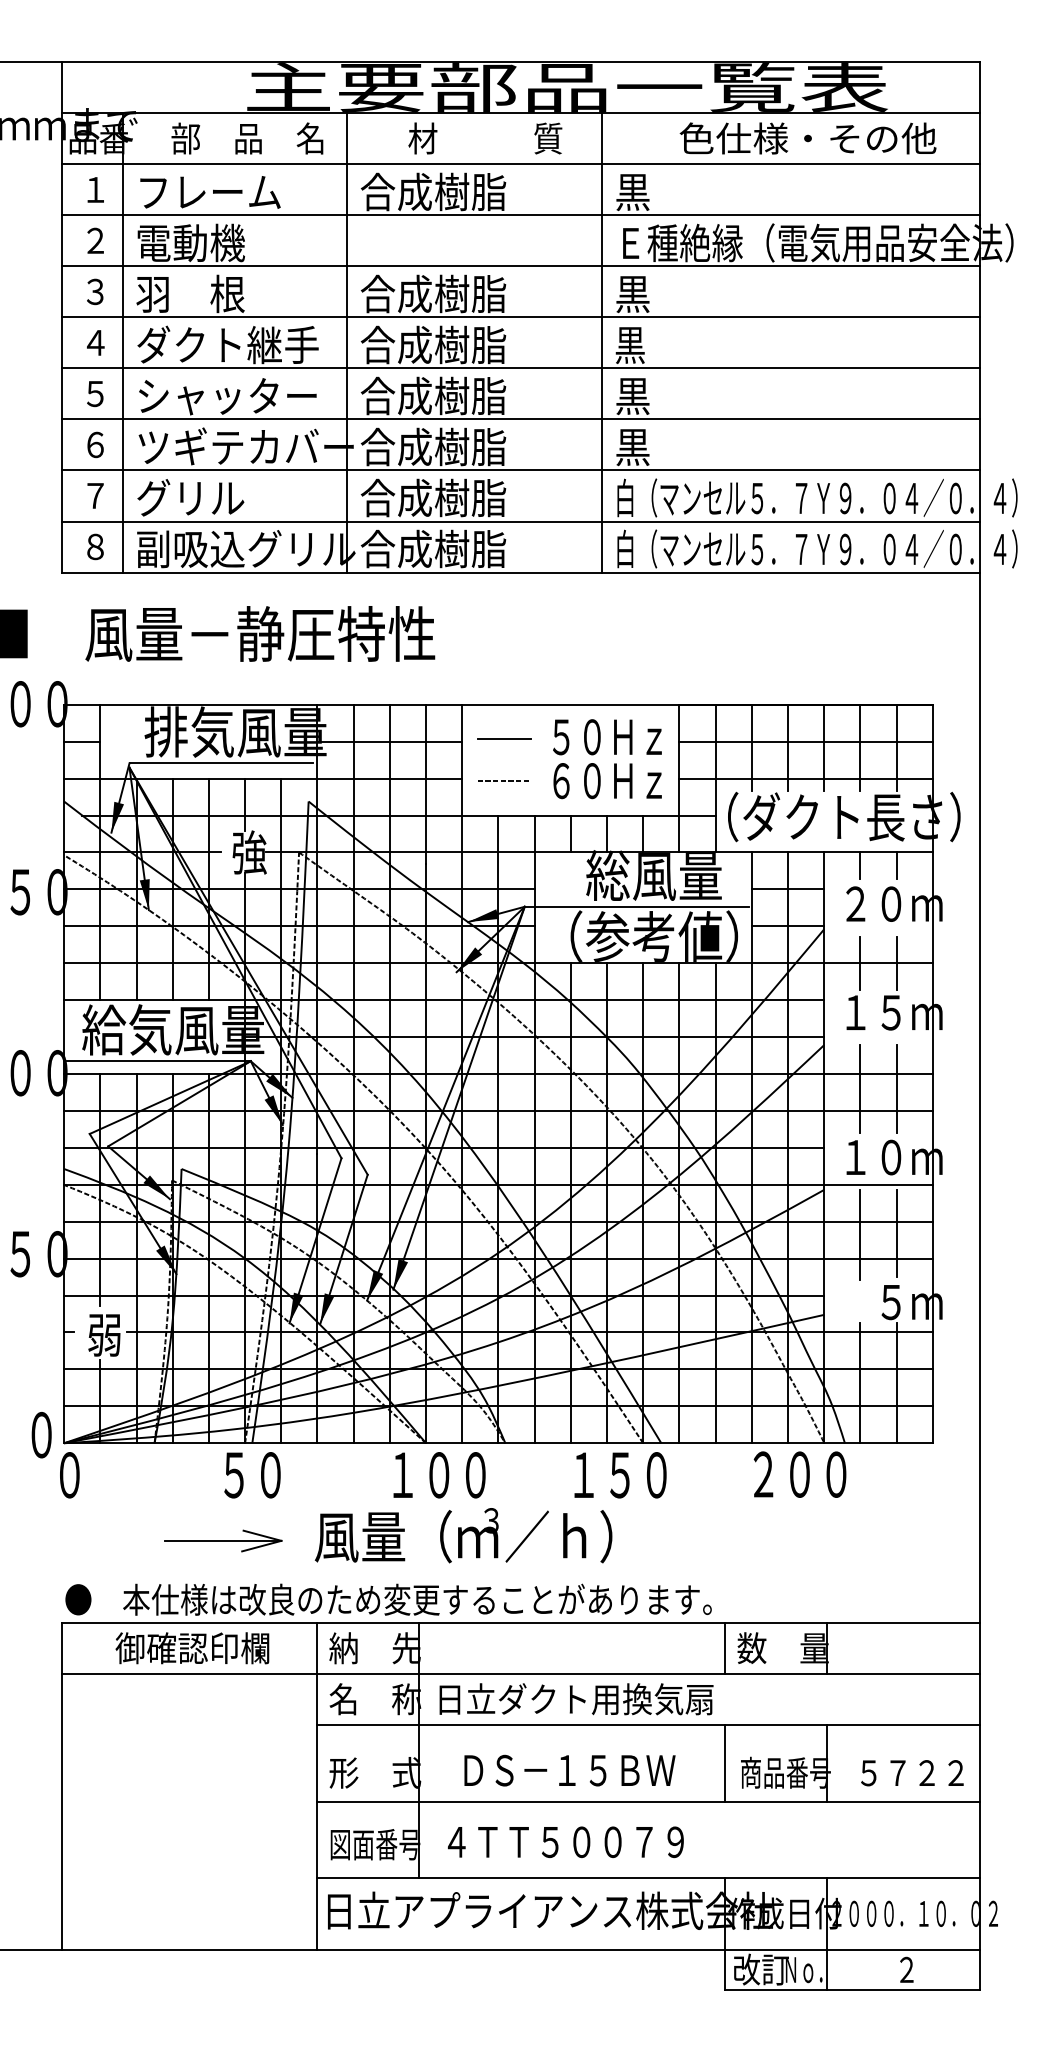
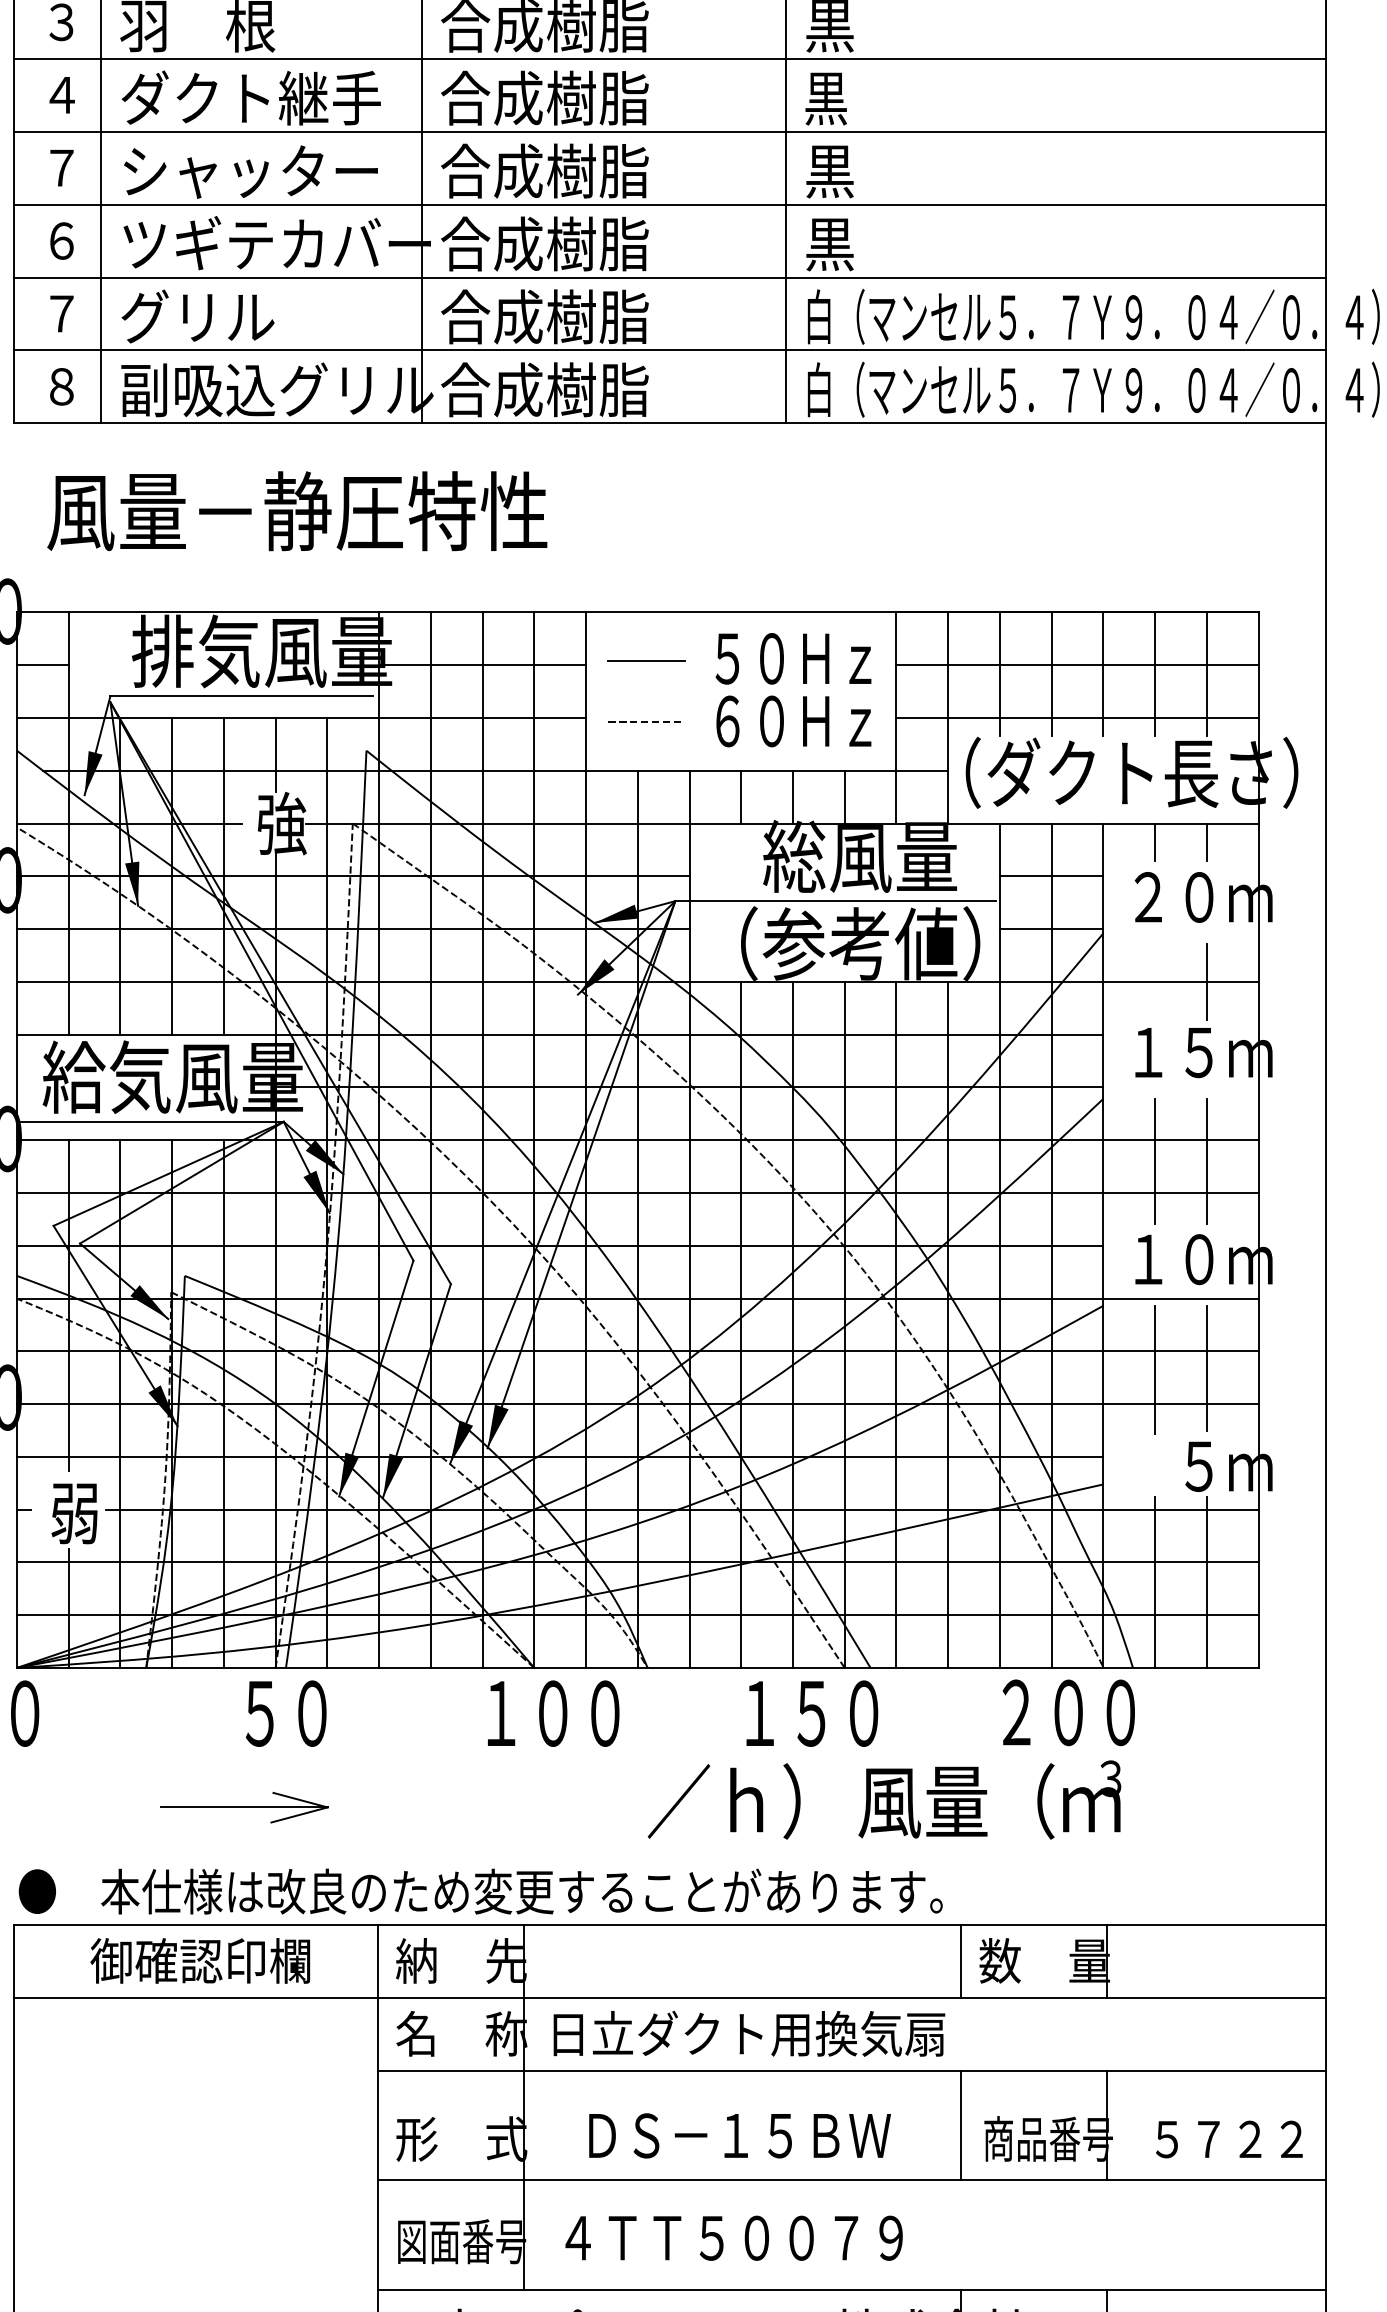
text: (95, 394) -> (61, 168), ５ -> ７
line: (860, 962) -> (1155, 980), removed
text: (406, 1535) -> (989, 1799), moved

